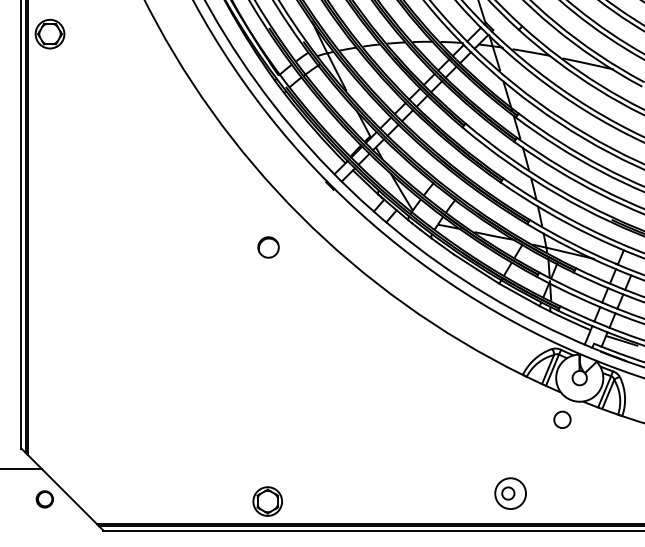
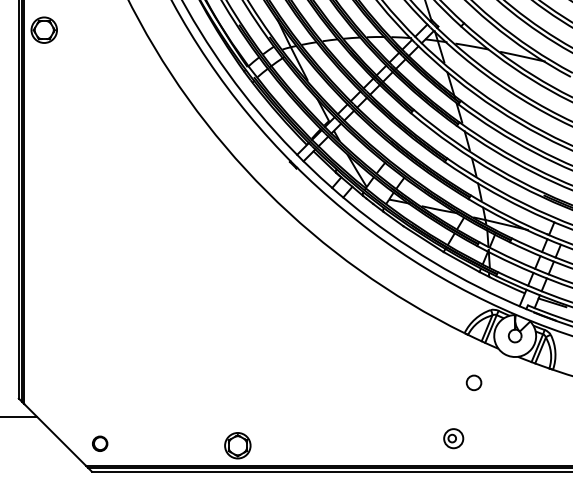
circle: (268, 247) -> (238, 219), removed
circle: (562, 419) -> (474, 382), moved
part: (510, 493) -> (453, 438), size x0.7
circle: (44, 499) -> (99, 443), moved

